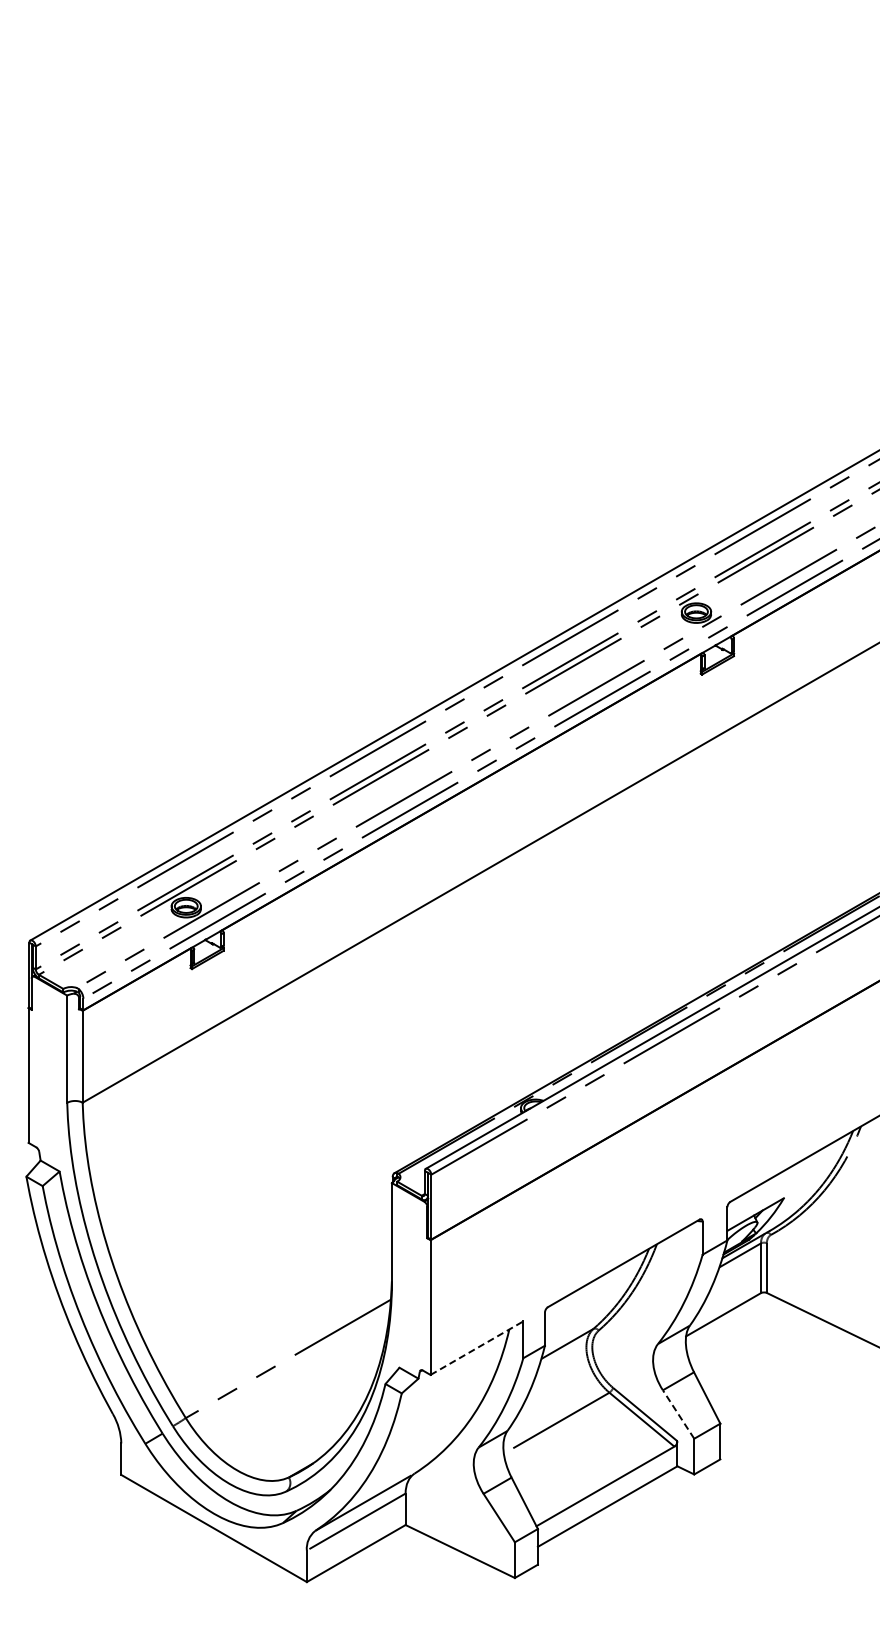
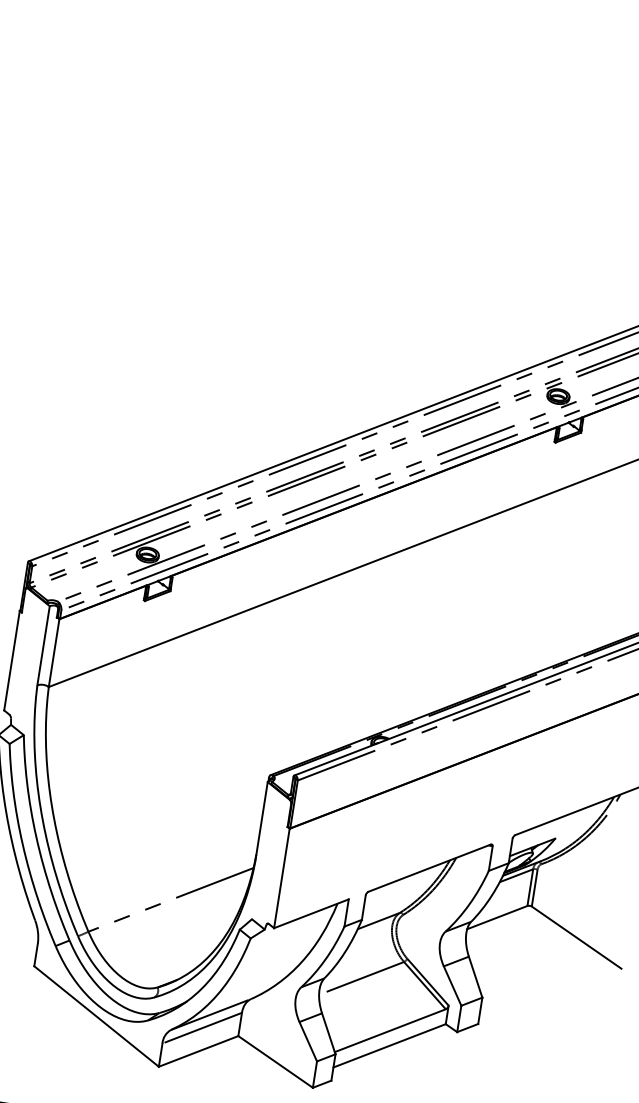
line: (476, 1348) -> (311, 913), dashed -> solid
line: (678, 1414) -> (452, 986), dashed -> solid

